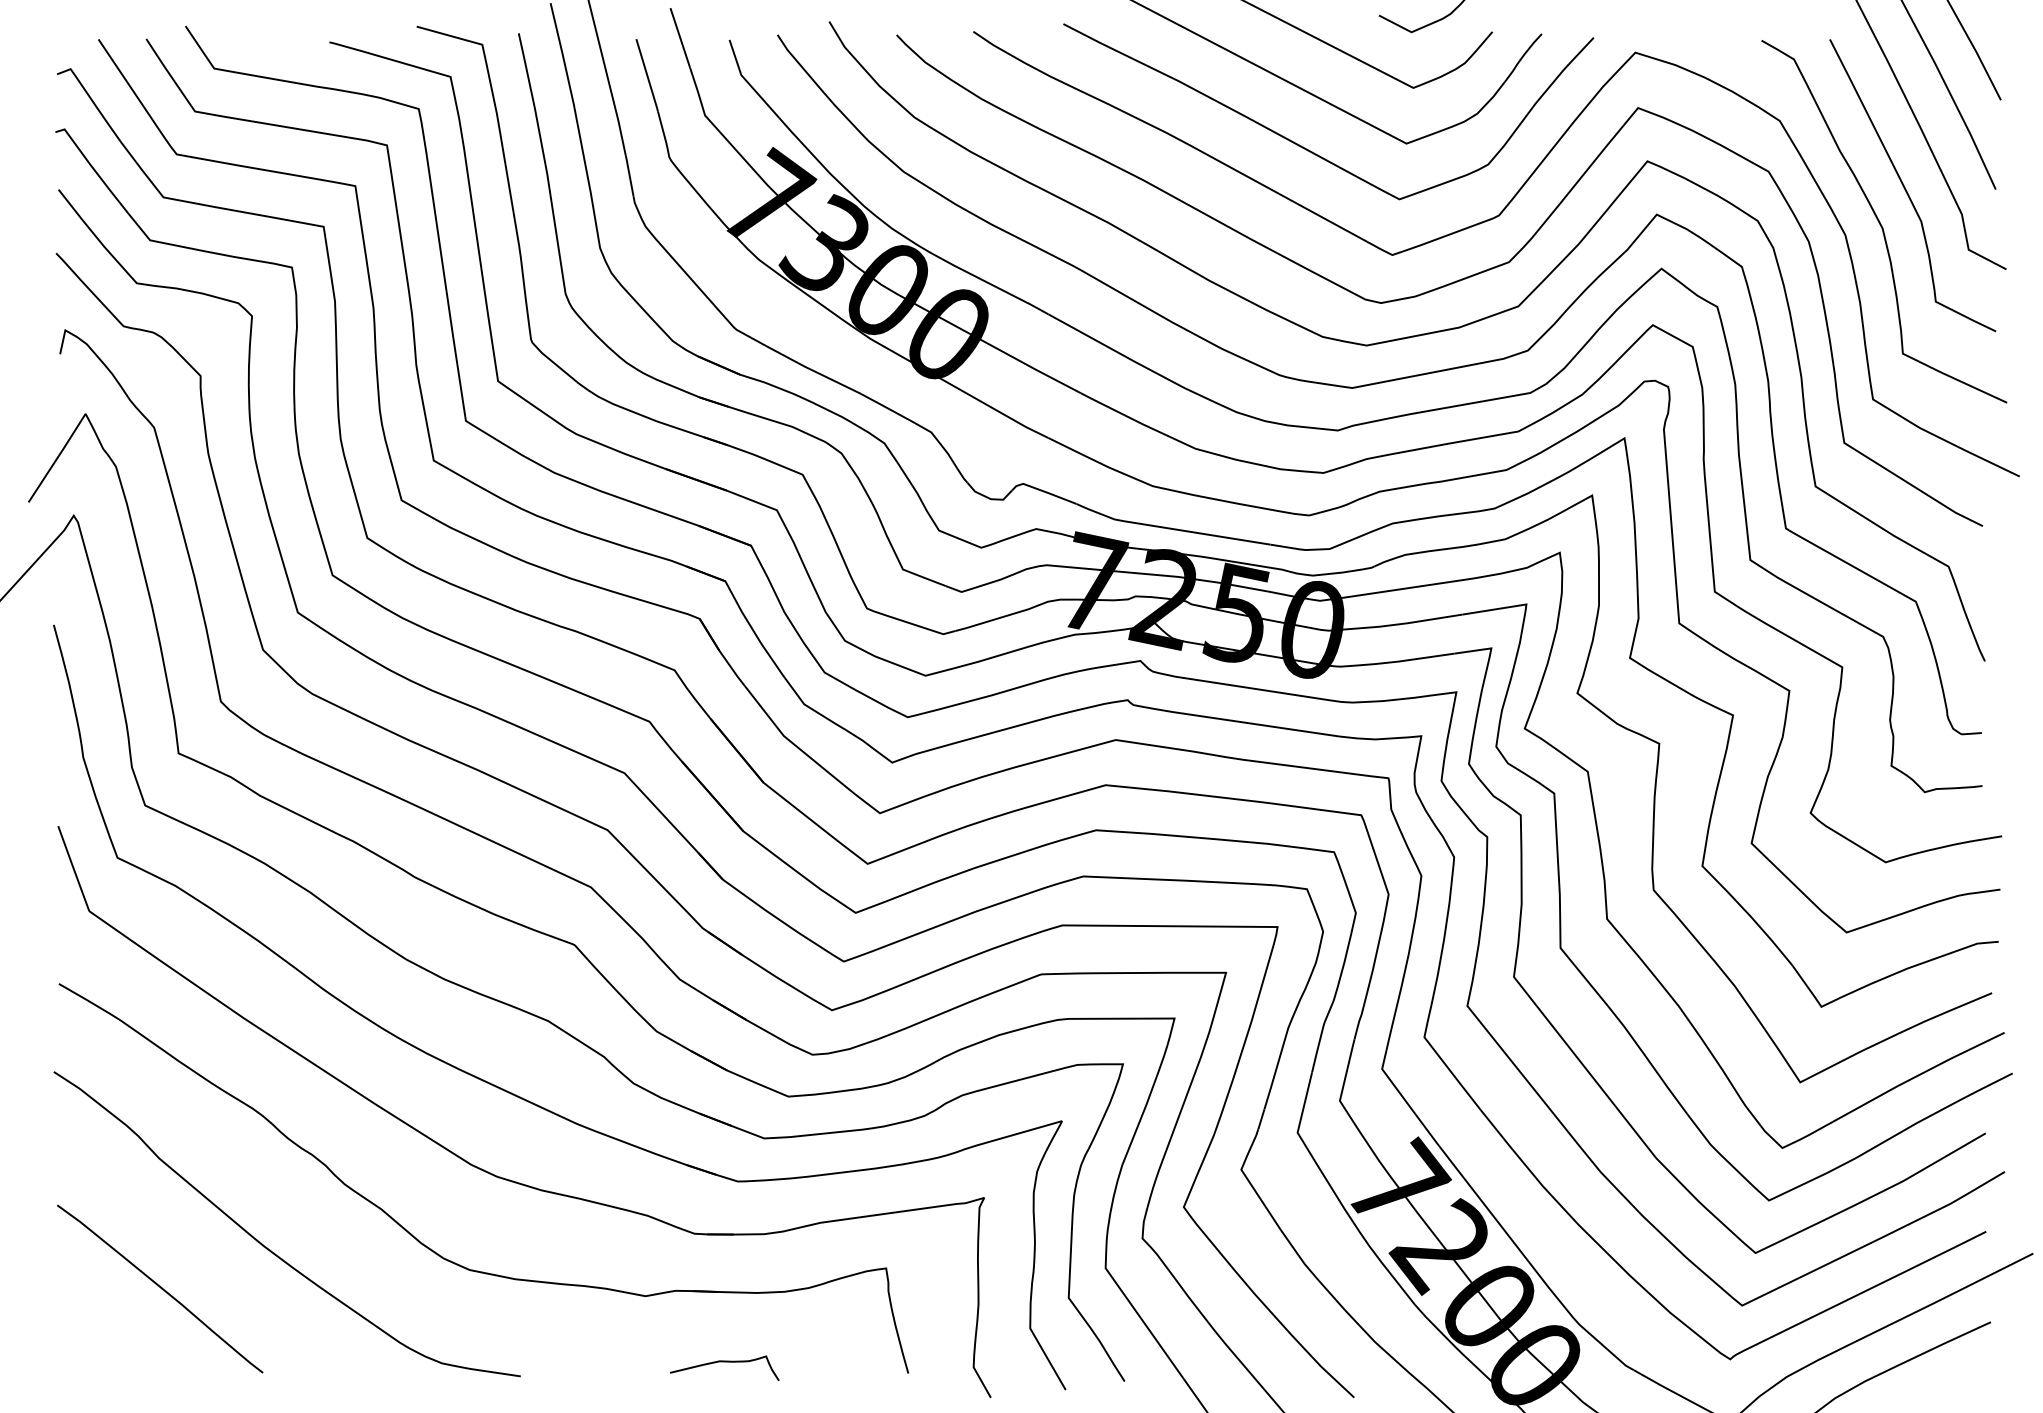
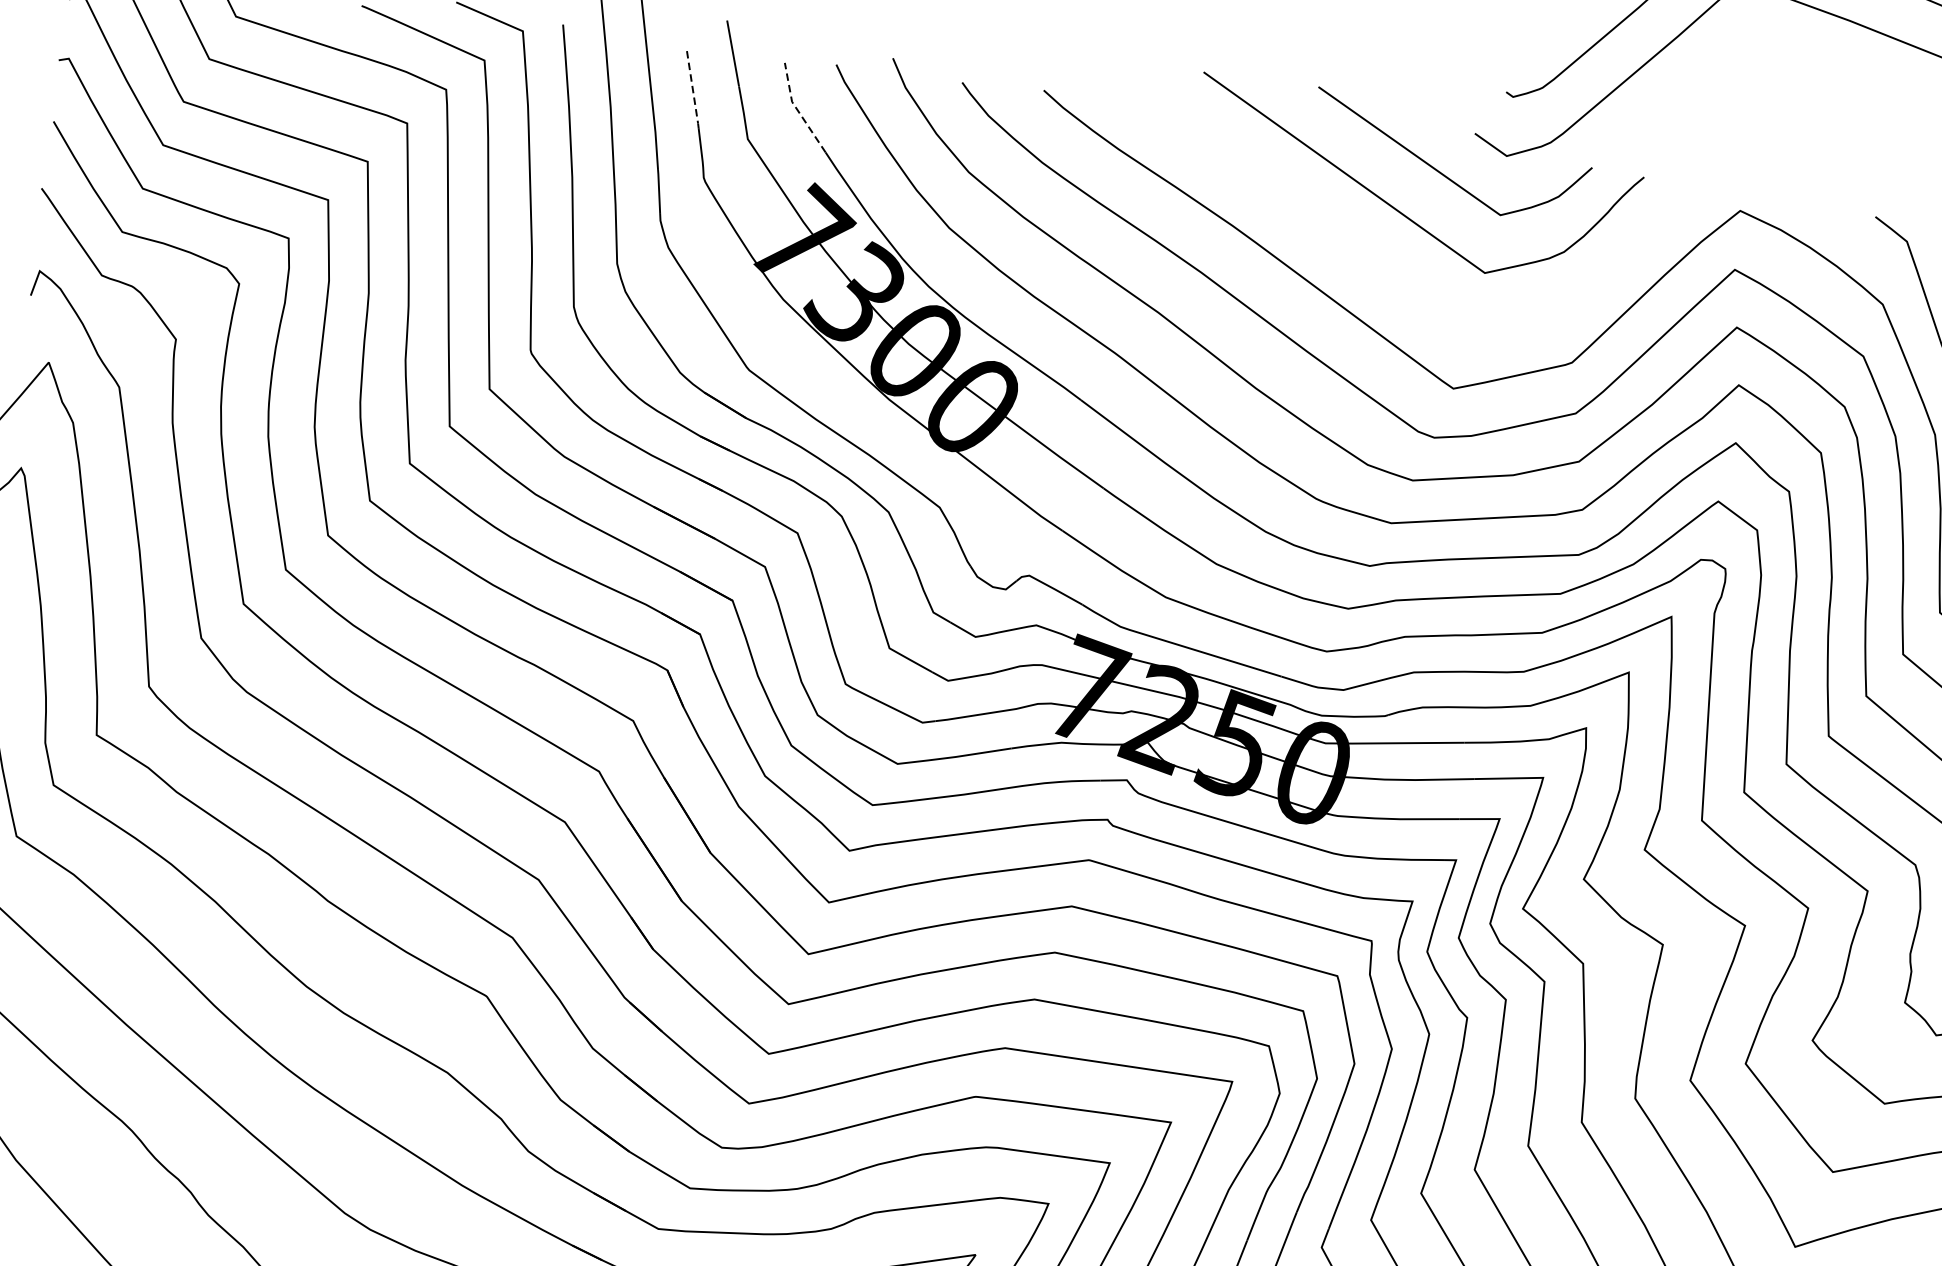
line: (647, 76) -> (692, 89), solid -> dashed
line: (747, 81) -> (797, 109), solid -> dashed
curve: (1305, 147) -> (1377, 262), removed

